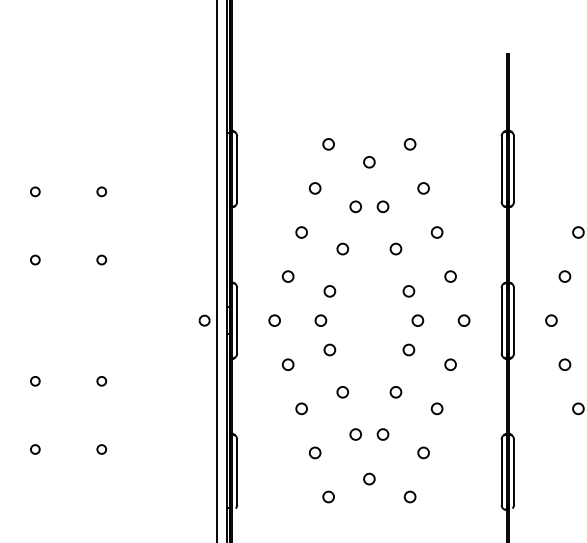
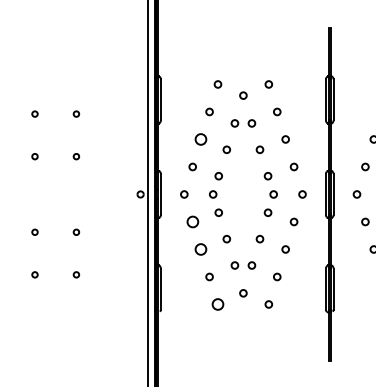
circle: (302, 232) -> (201, 139), size x1.6
circle: (287, 363) -> (192, 221), size x1.6
circle: (302, 408) -> (201, 249), size x1.6
circle: (327, 497) -> (217, 304), size x1.6

